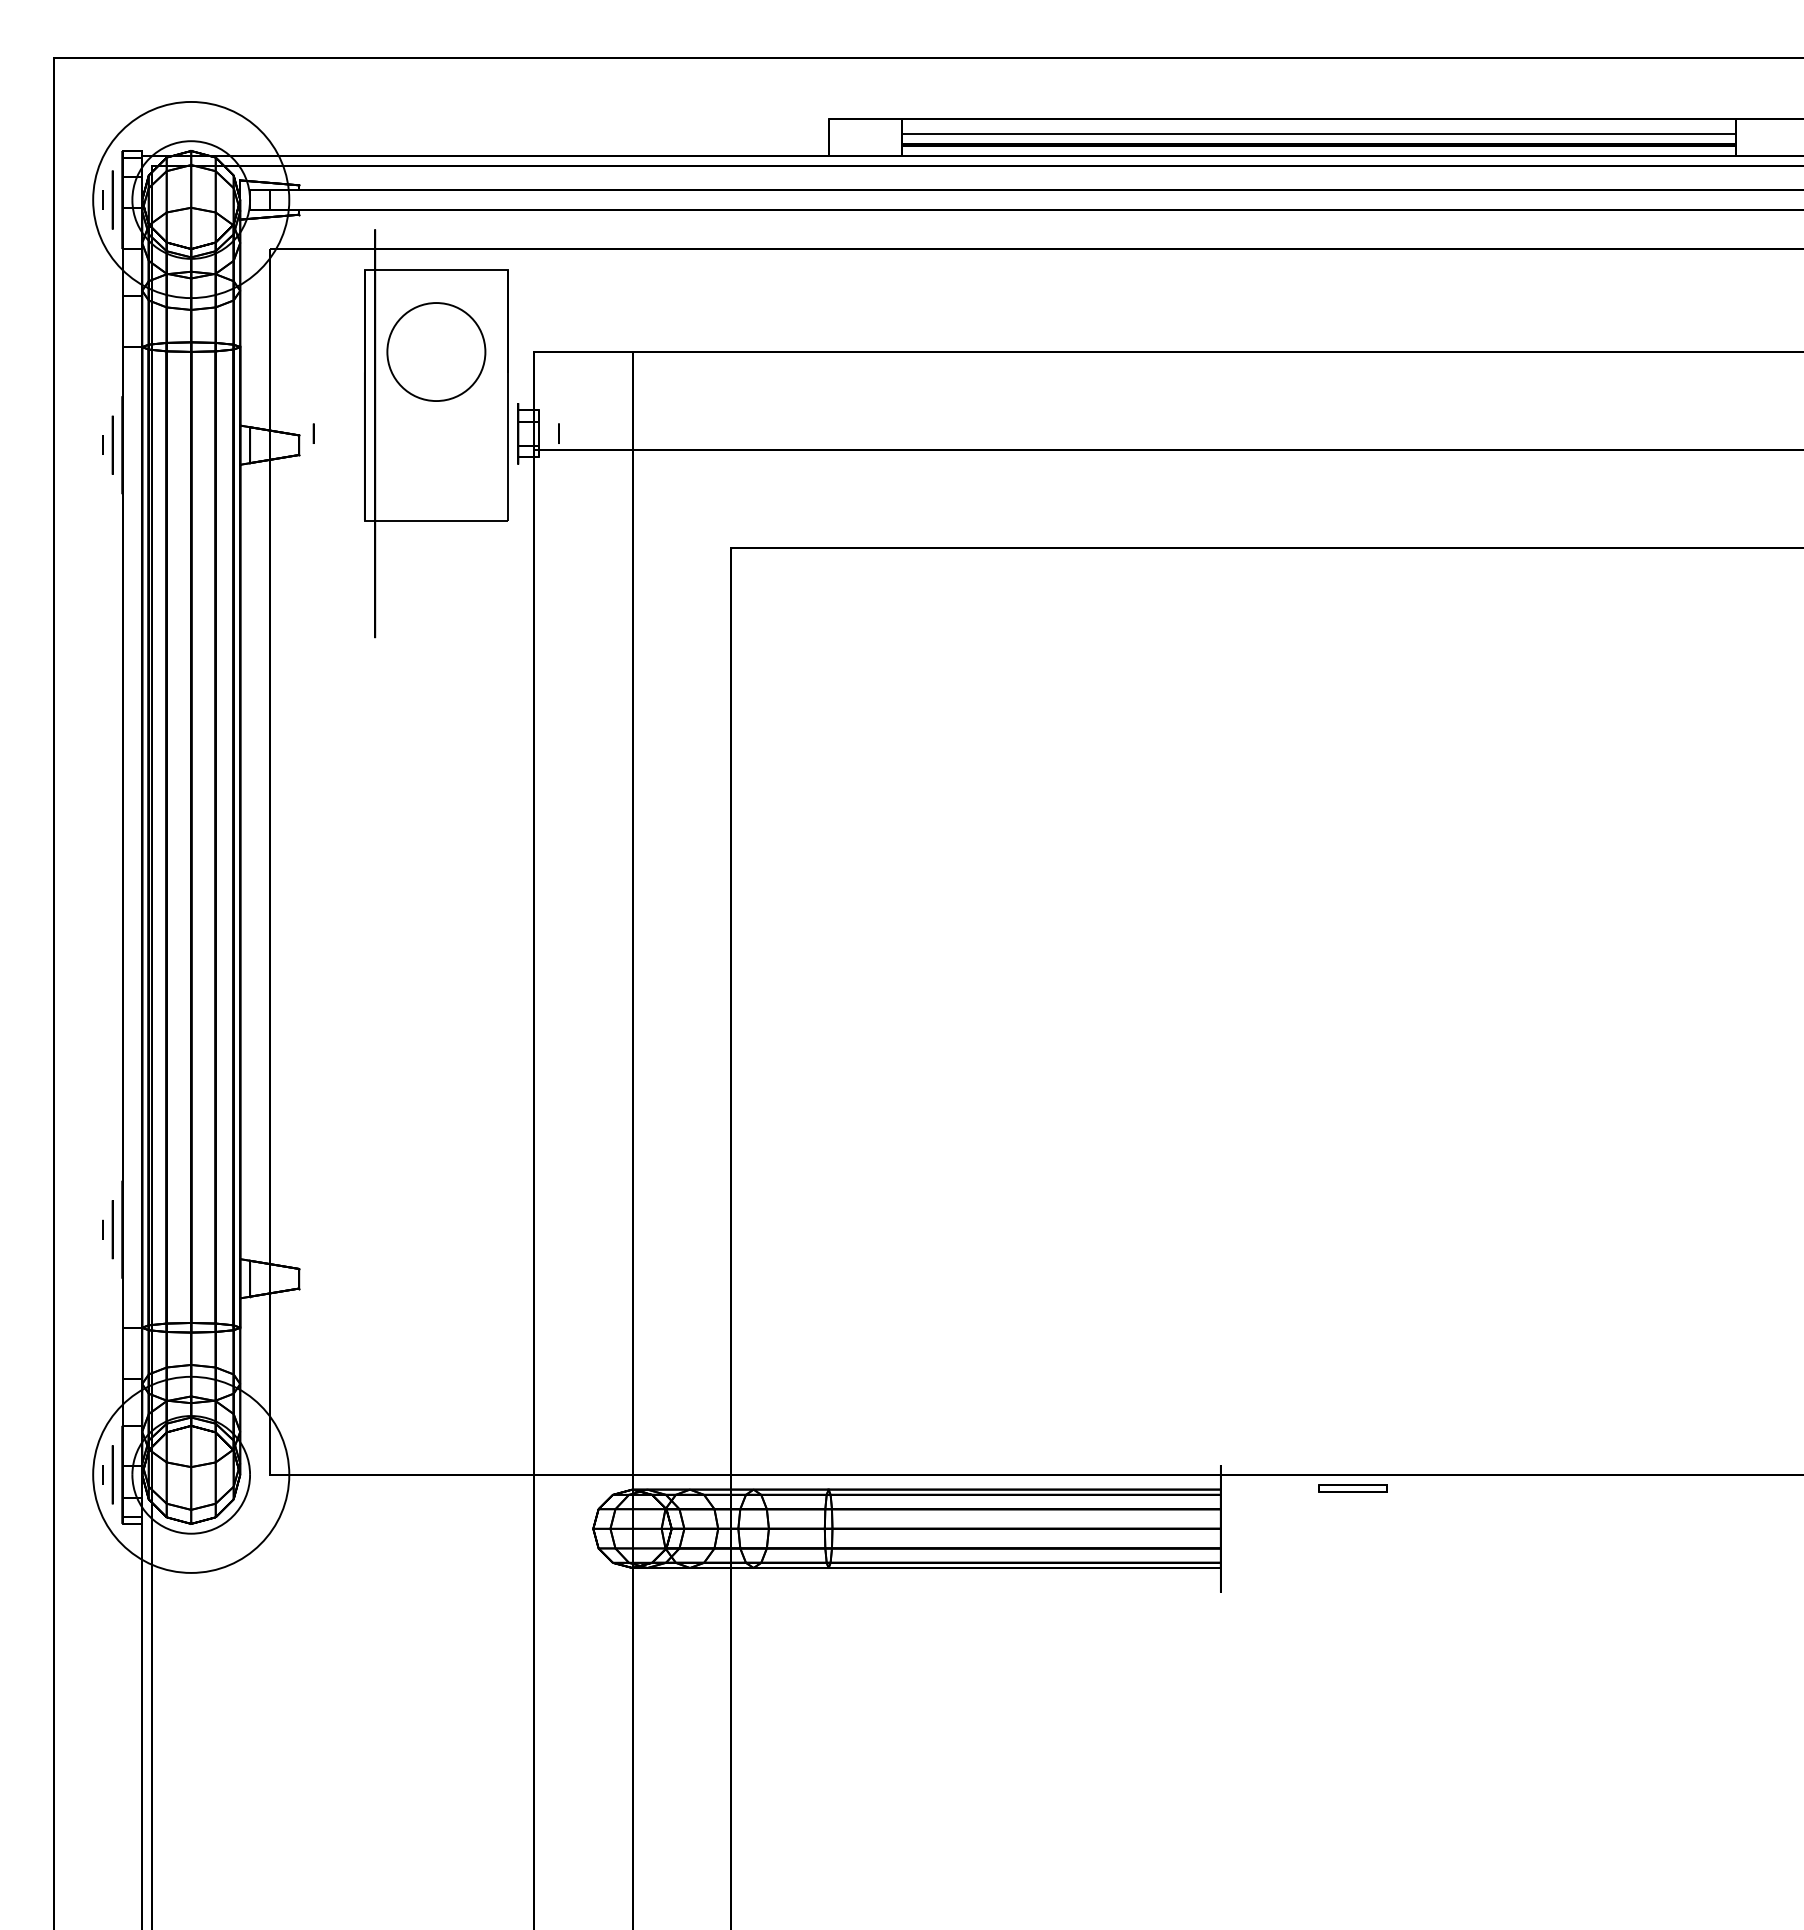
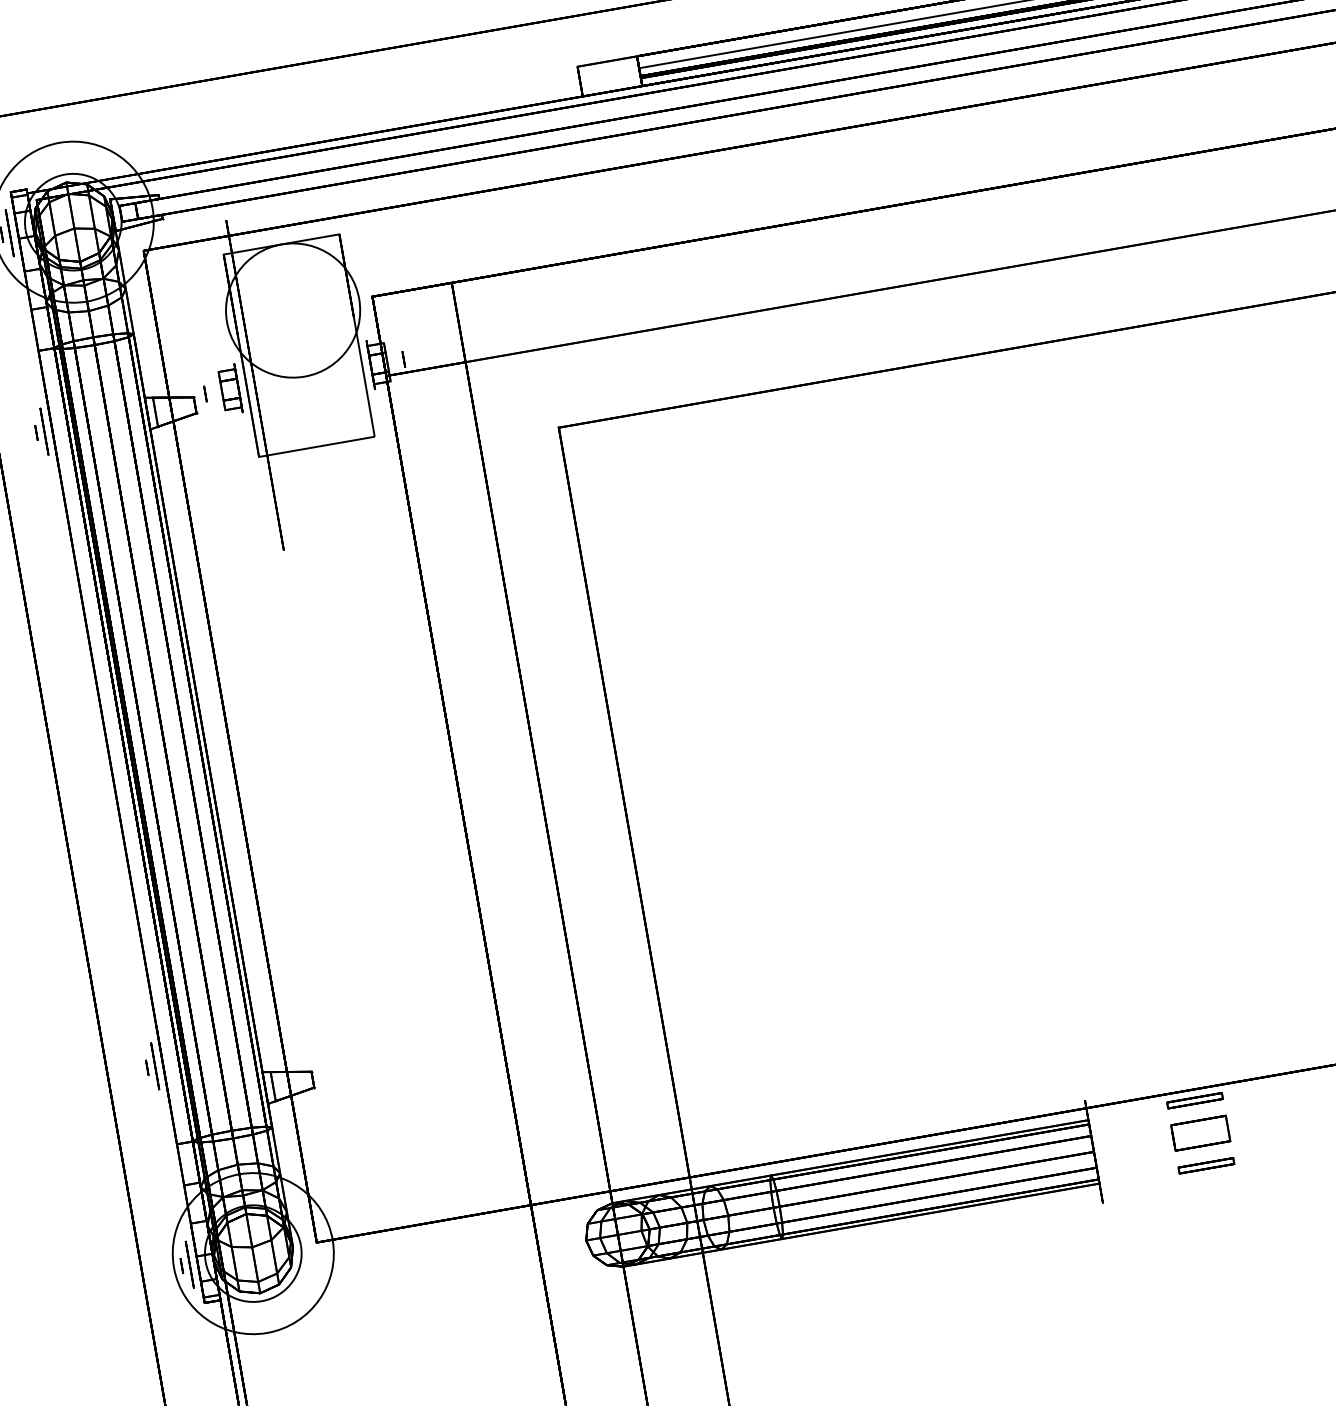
circle: (436, 351) -> (293, 310), size x1.67
part: (344, 433) -> (230, 389), added
part: (1352, 1528) -> (1200, 1133), added
part: (1352, 1568) -> (1206, 1165), added

